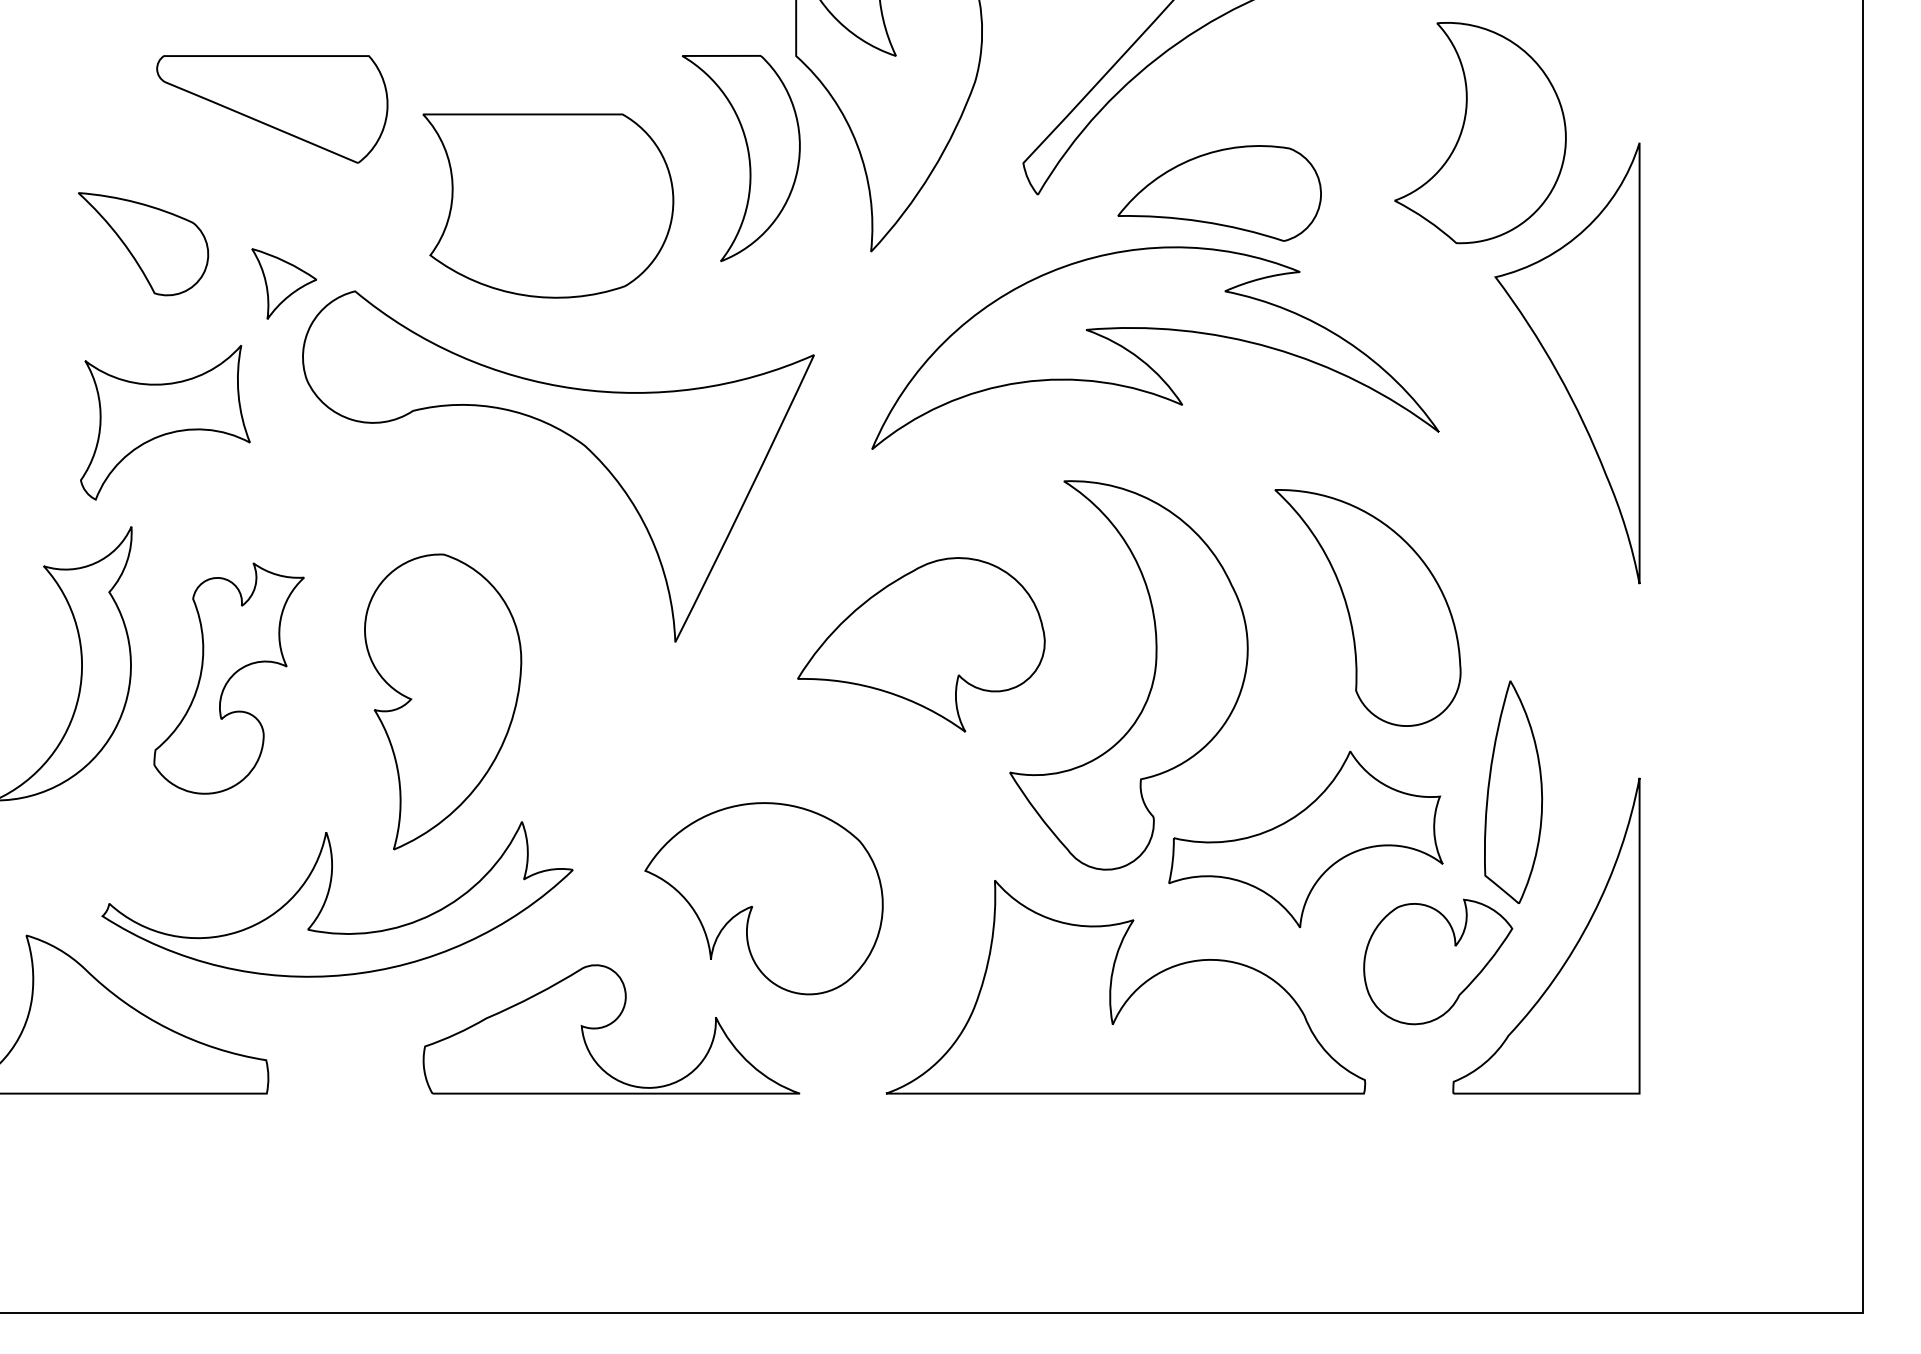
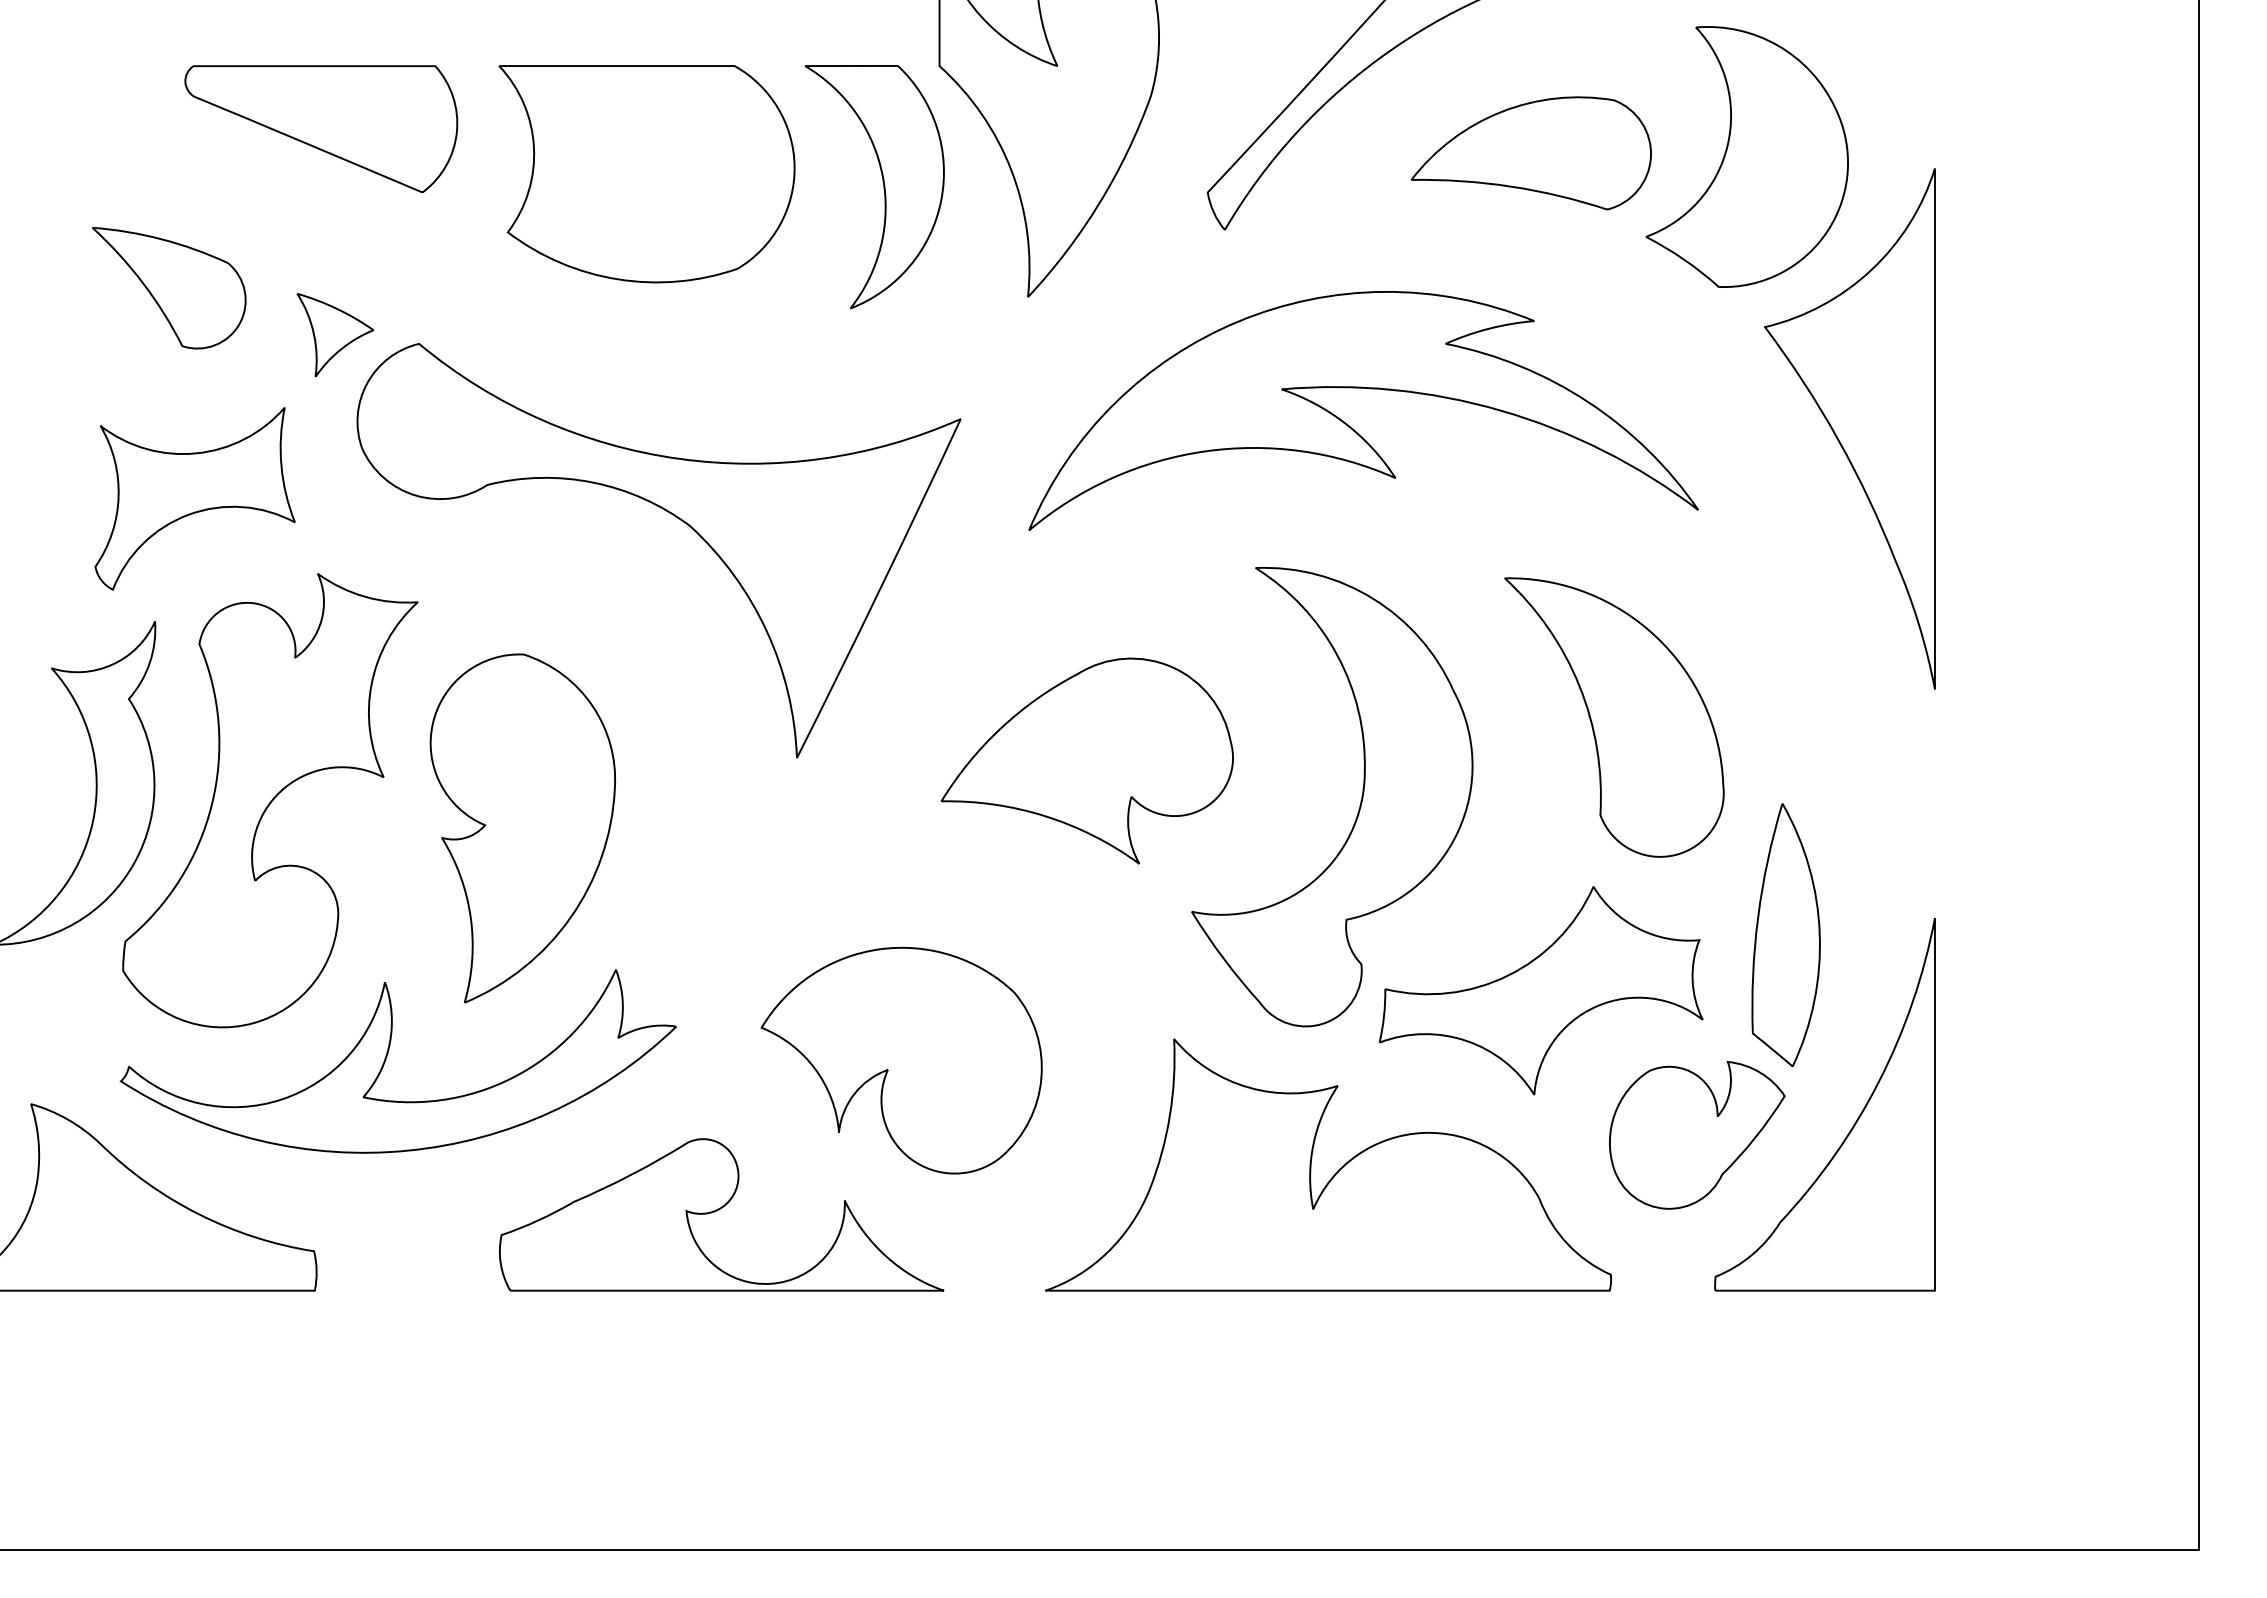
part: (1218, 193) -> (1530, 153), moved
part: (547, 206) -> (646, 174), moved
part: (229, 678) -> (270, 800), size x1.67

